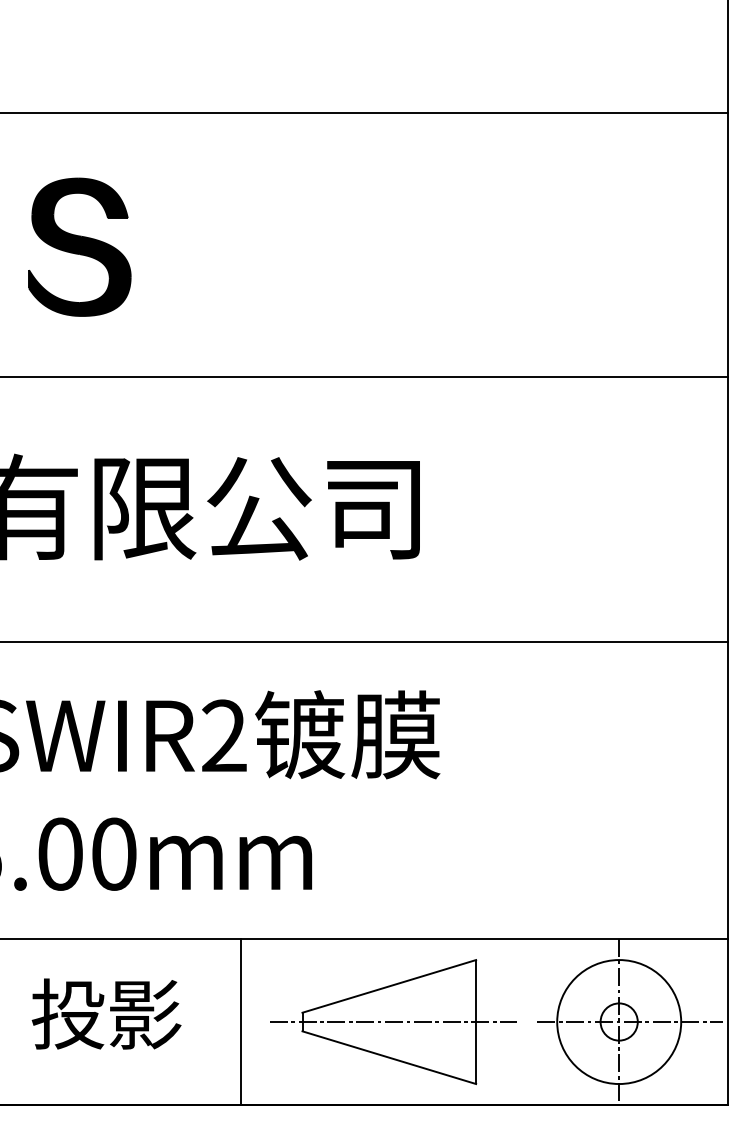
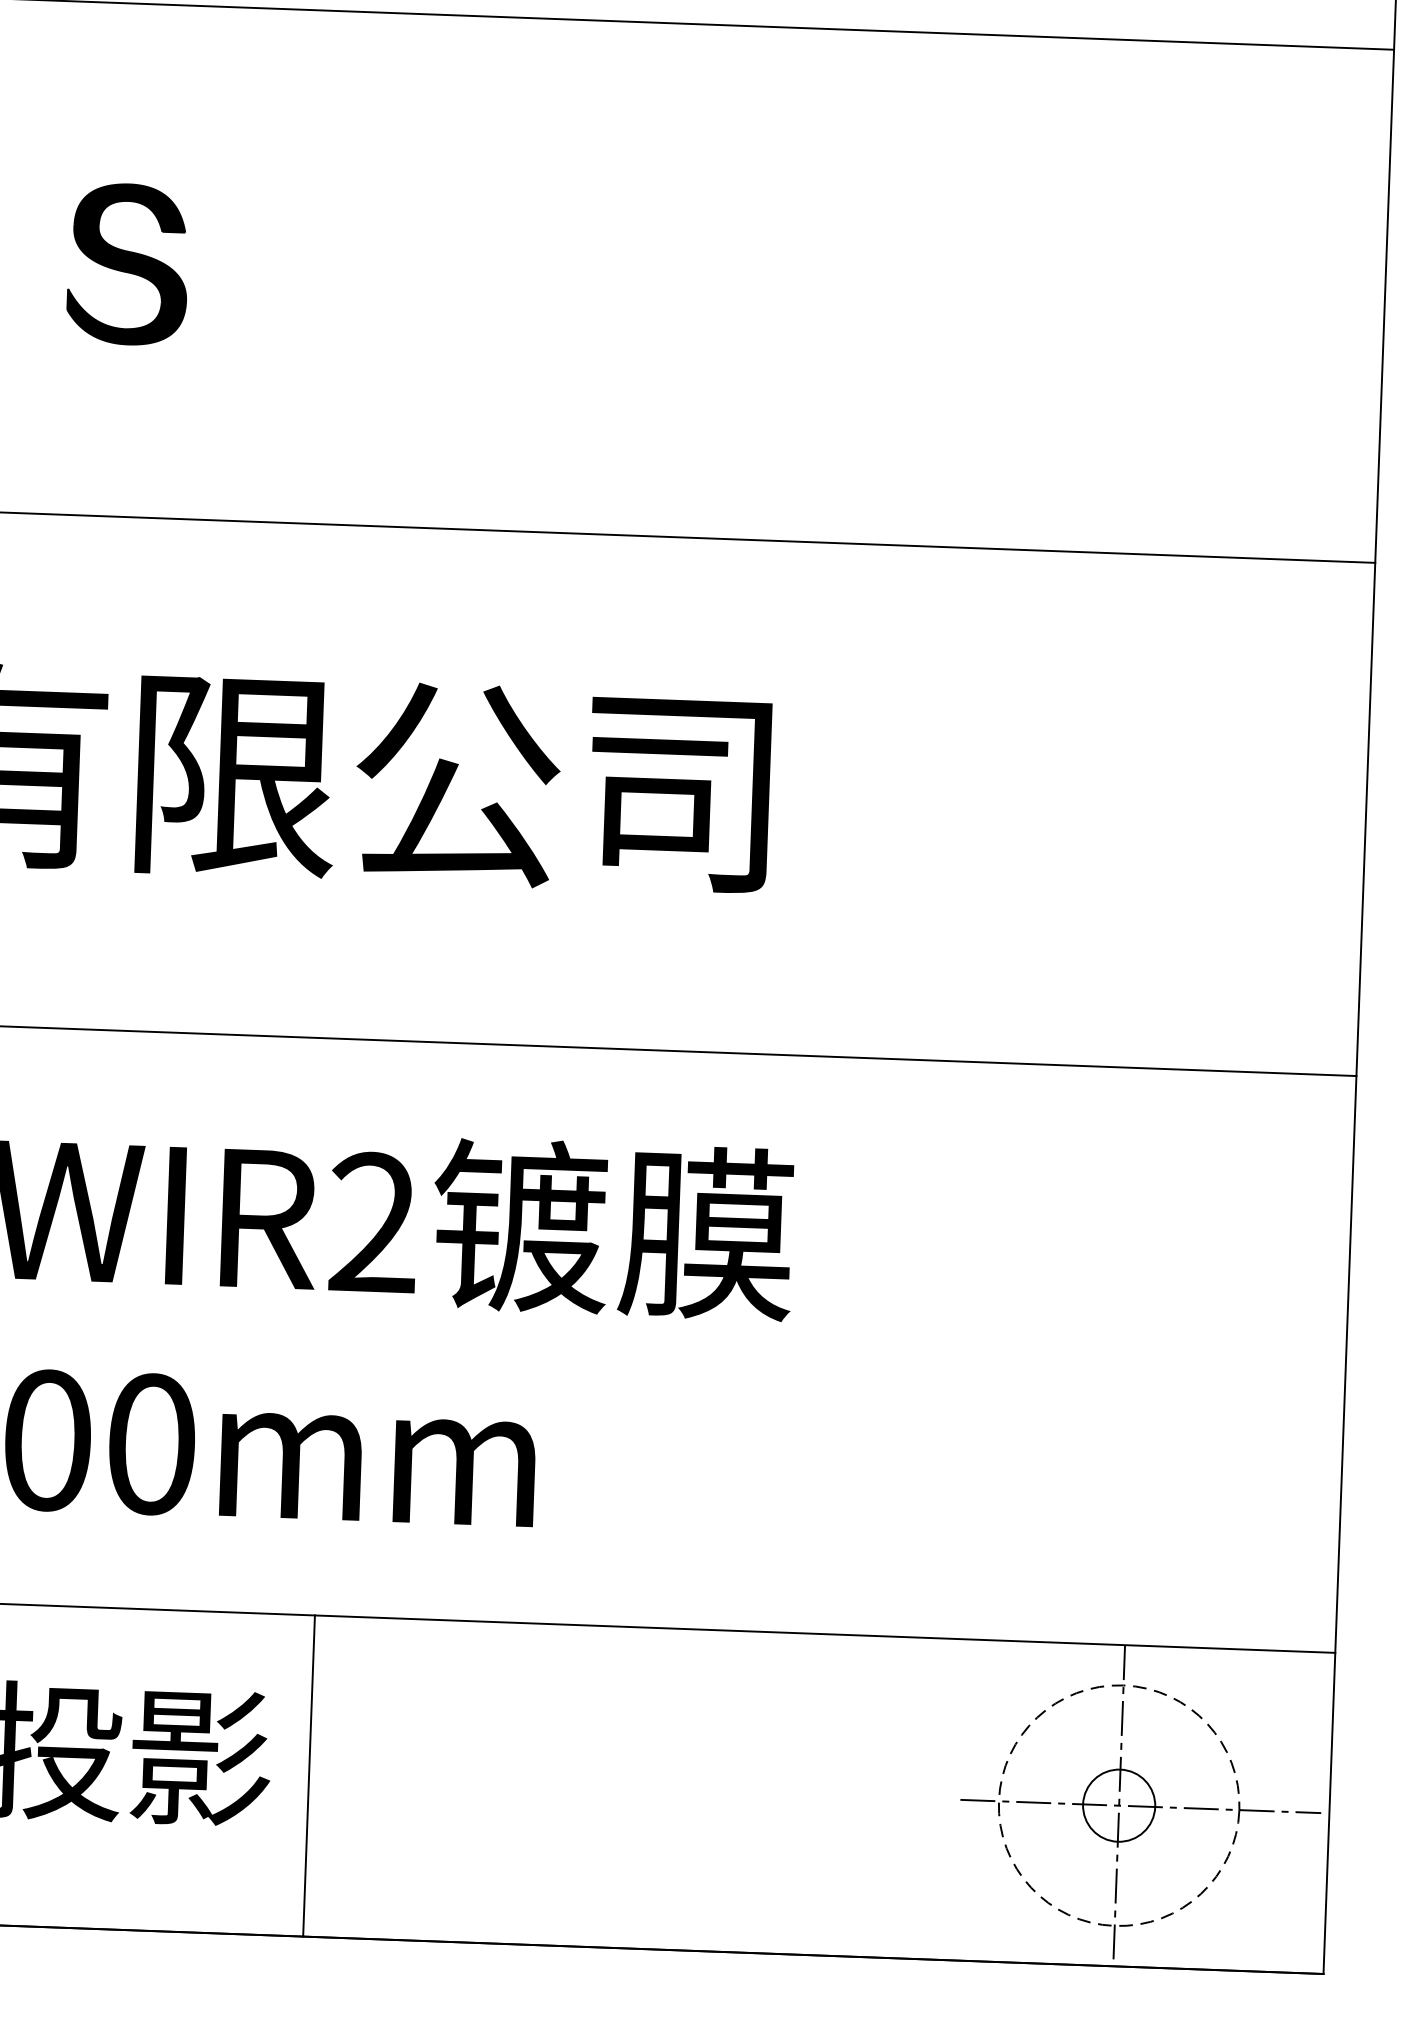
part: (79, 246) -> (127, 263), size x0.6
line: (240, 1021) -> (309, 1774), moved
part: (393, 1021) -> (681, 1788), removed
circle: (619, 1022) -> (1119, 1806), solid -> dashed

